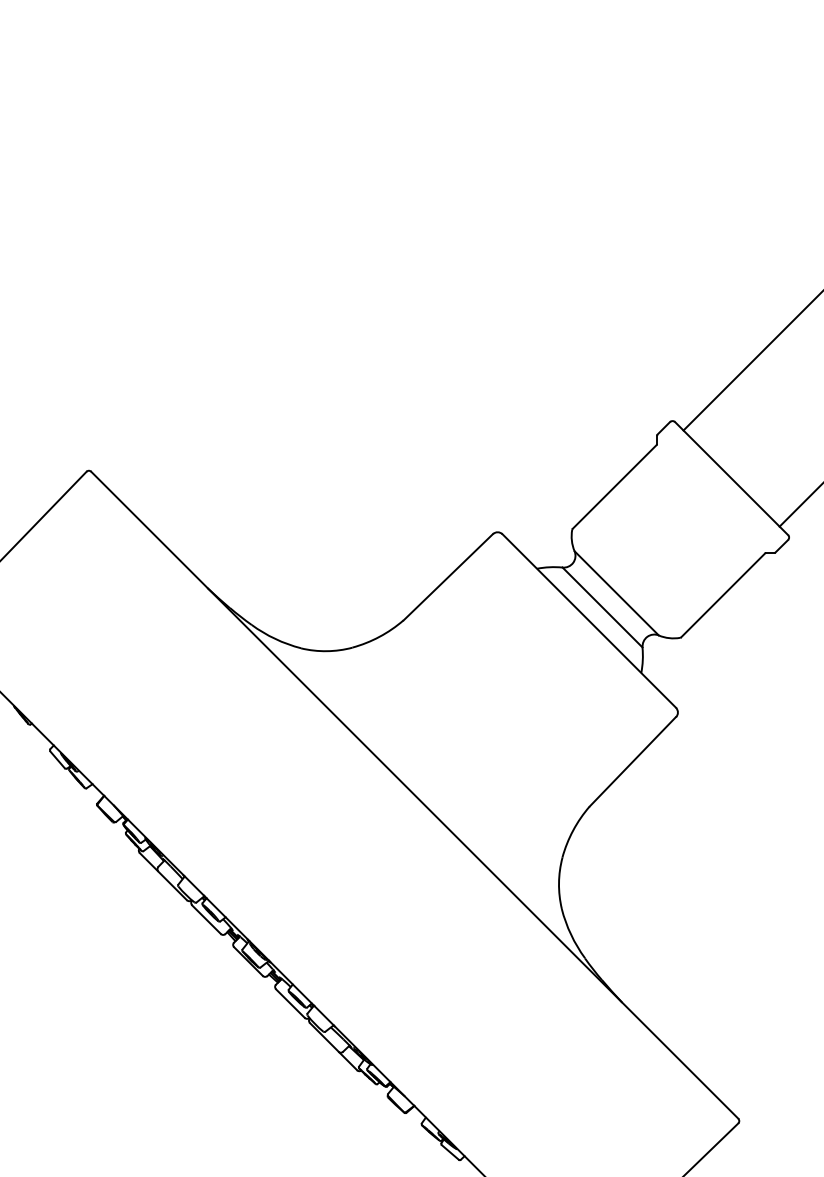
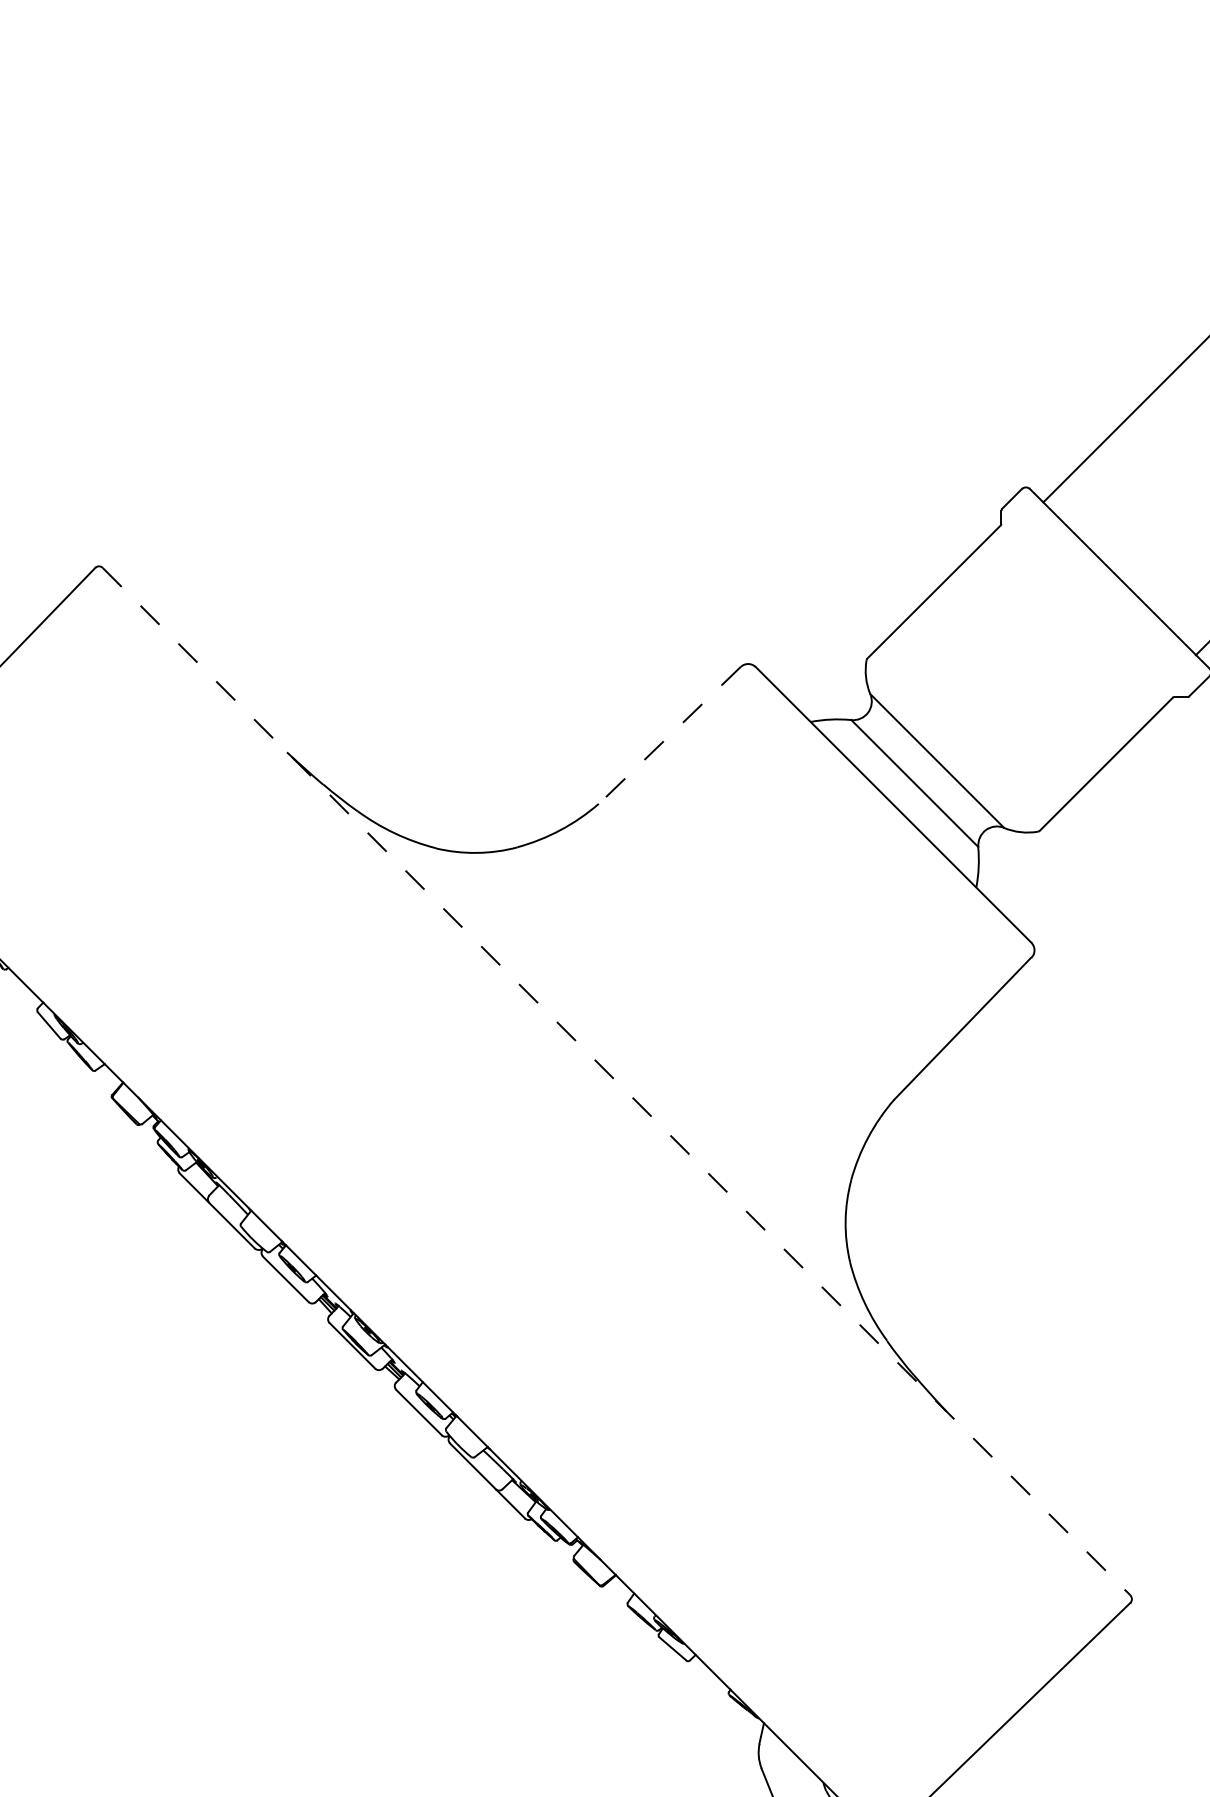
line: (447, 577) -> (668, 735), solid -> dashed
line: (414, 795) -> (616, 1082), solid -> dashed

